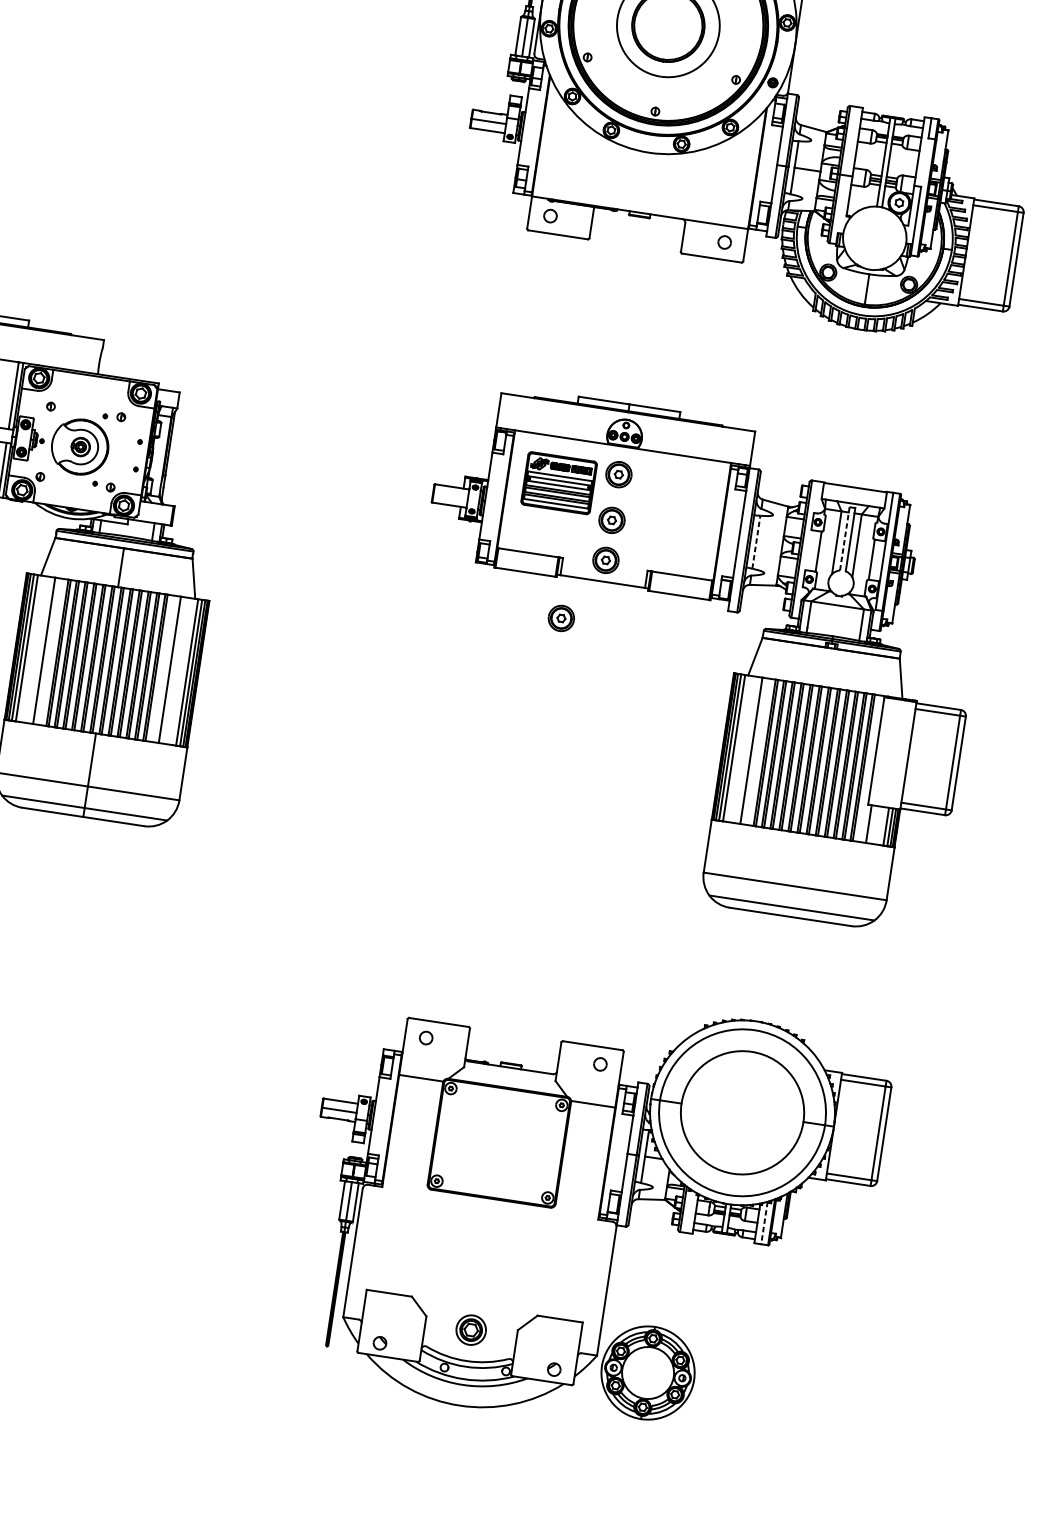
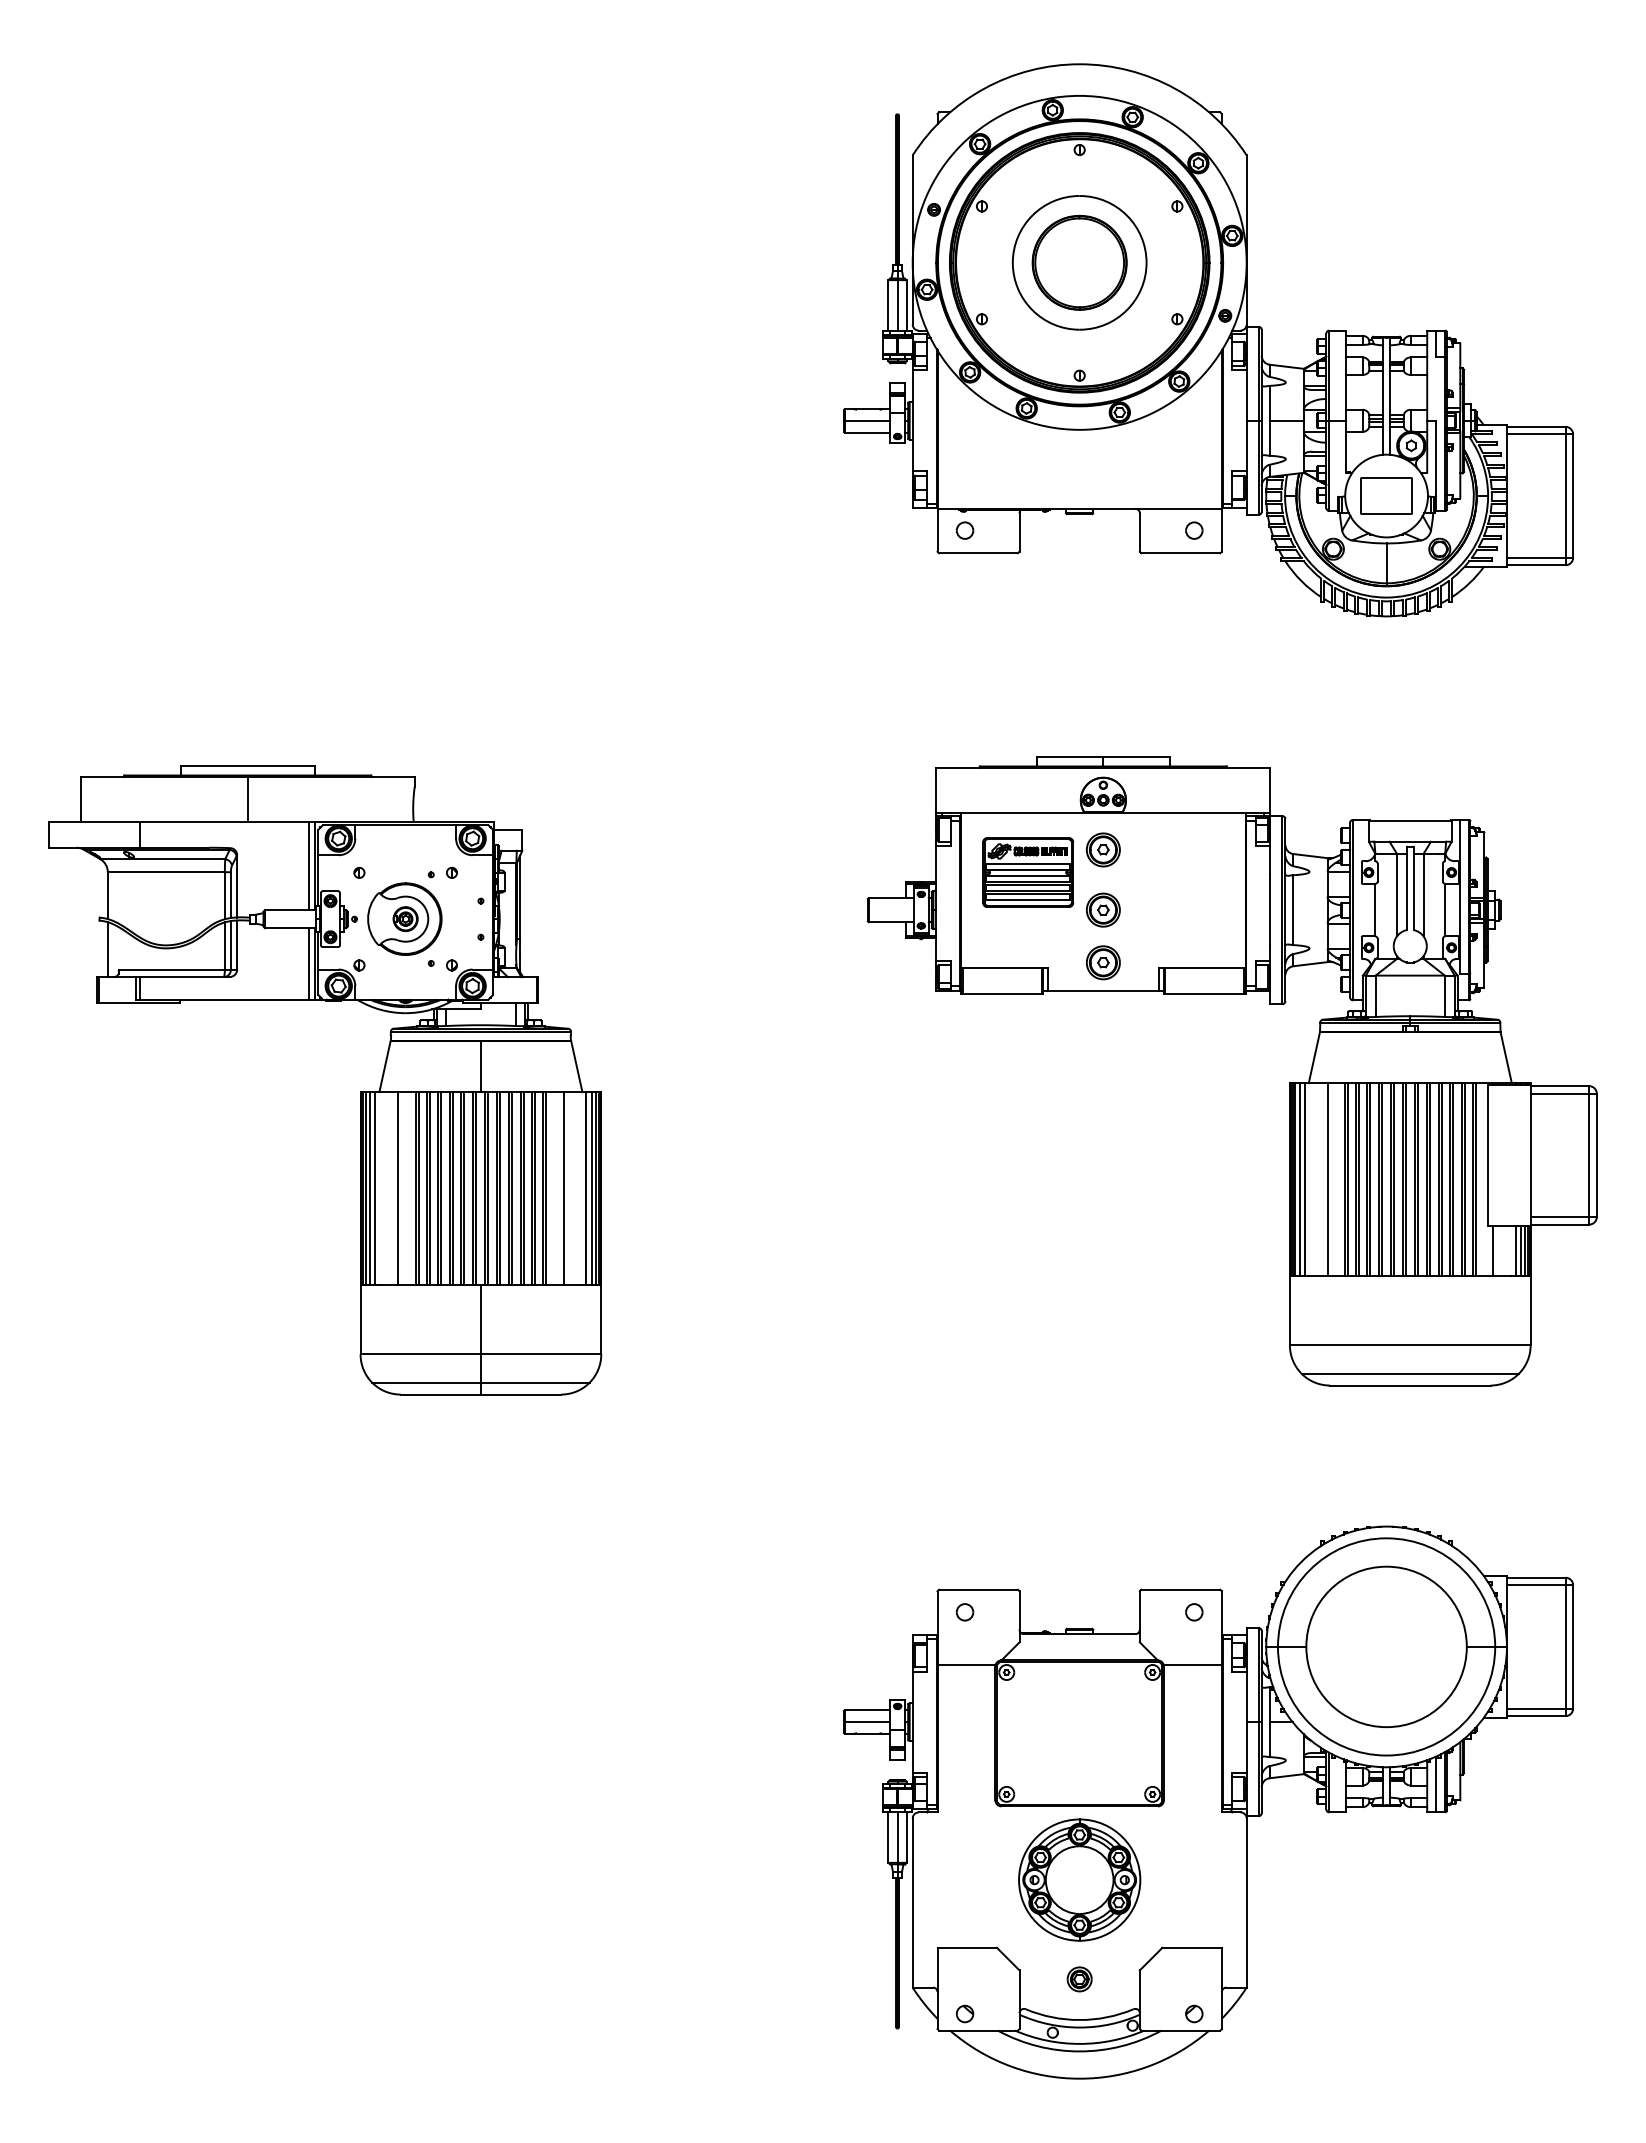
part: (874, 237) -> (1386, 495), added
line: (844, 538) -> (1406, 888), dashed -> solid
line: (756, 542) -> (1293, 910), dashed -> solid
part: (561, 617) -> (1057, 1045), removed
line: (764, 1223) -> (1436, 1784), dashed -> solid
part: (470, 1330) -> (1079, 1979), size x0.62
part: (647, 1372) -> (1079, 1879), moved

